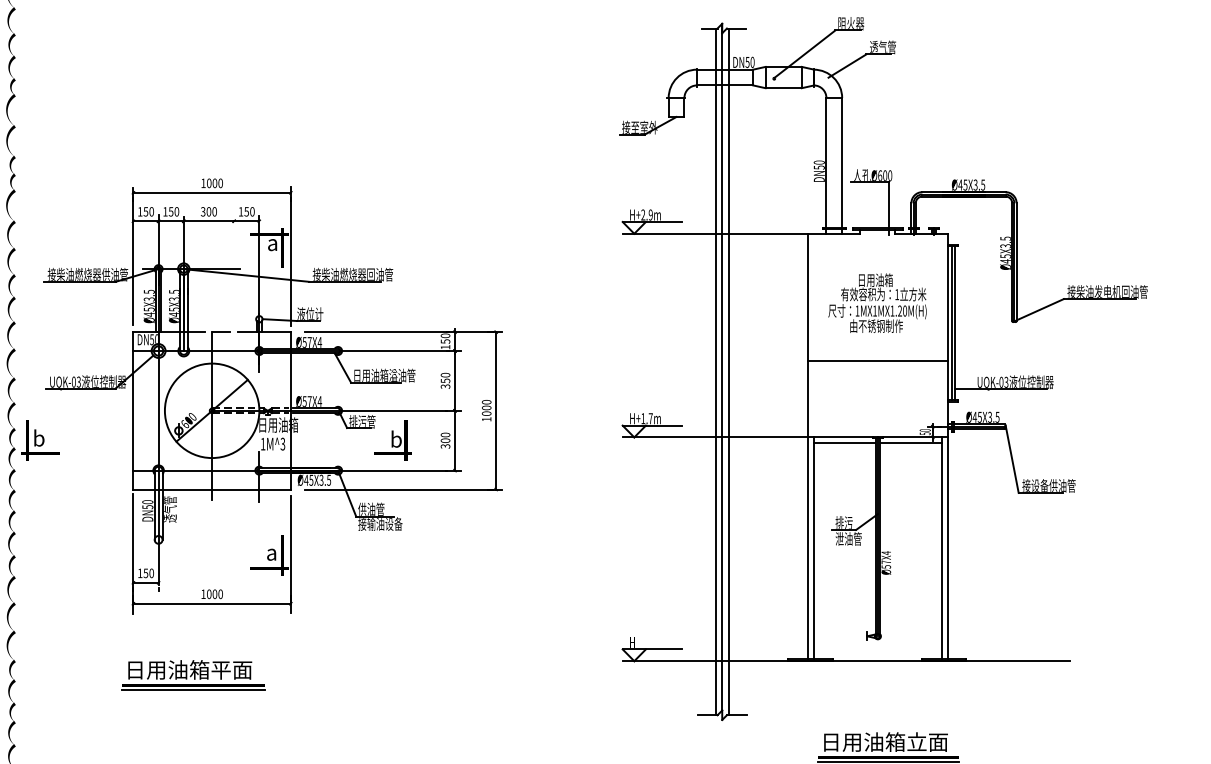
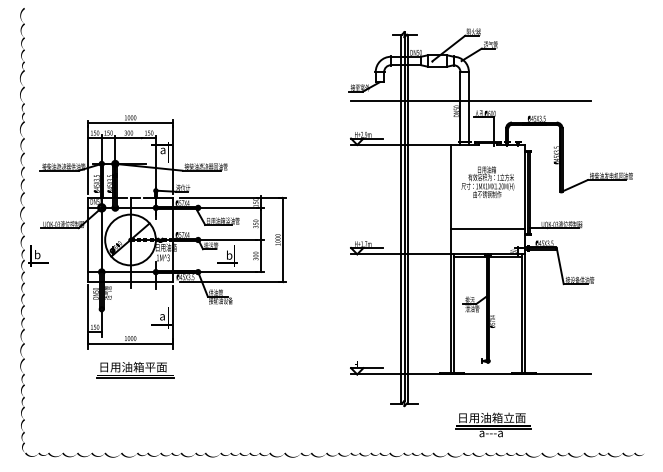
line: (846, 152) -> (471, 101), added
line: (876, 361) -> (487, 229), moved
part: (193, 676) -> (135, 370), moved

